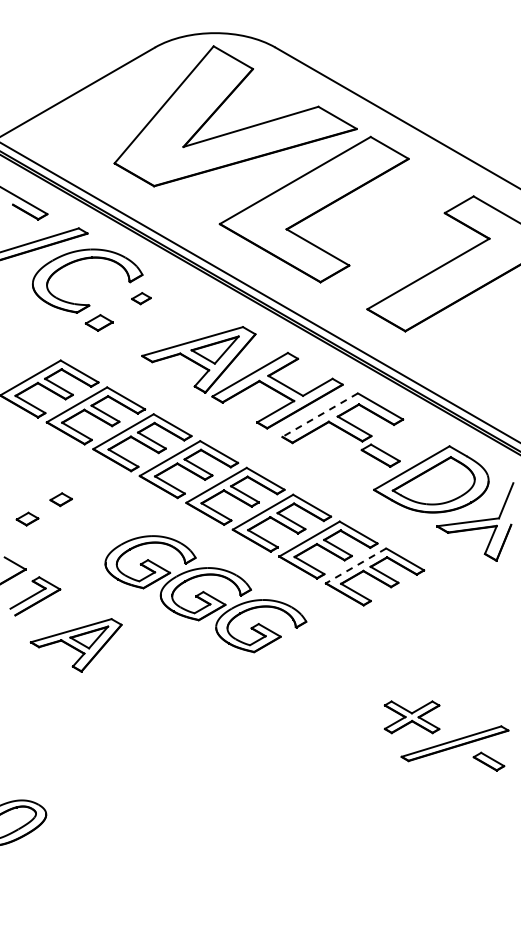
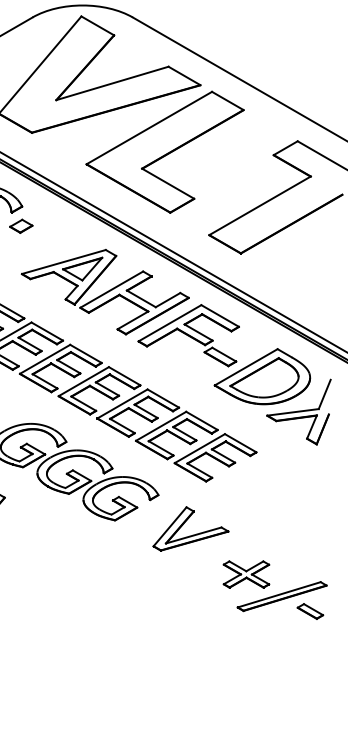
part: (141, 298) -> (21, 226), size x1.43
line: (320, 415) -> (170, 323), dashed -> solid
line: (356, 565) -> (200, 448), dashed -> solid
part: (347, 669) -> (192, 534), added

